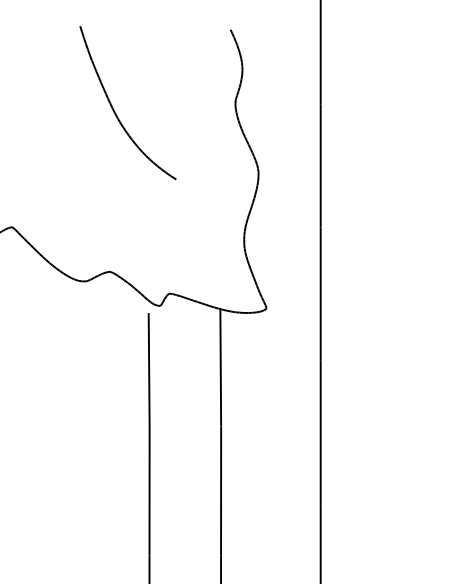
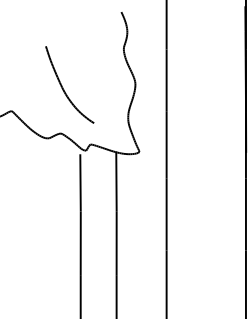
part: (115, 108) -> (63, 87), moved

